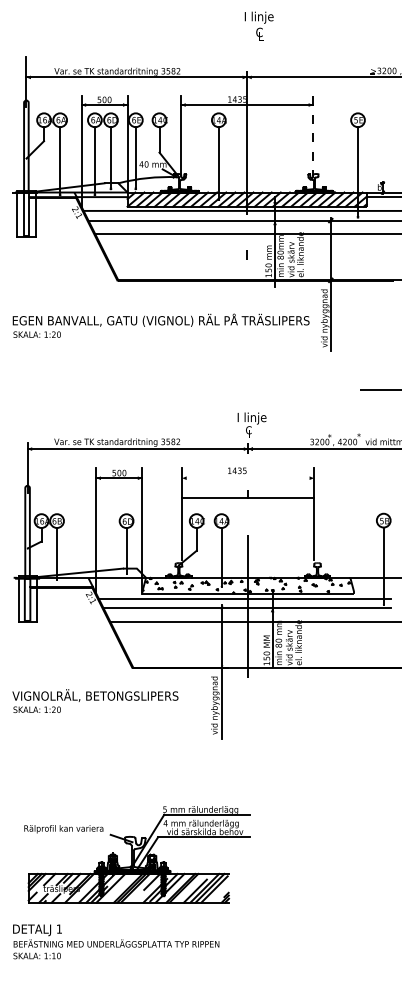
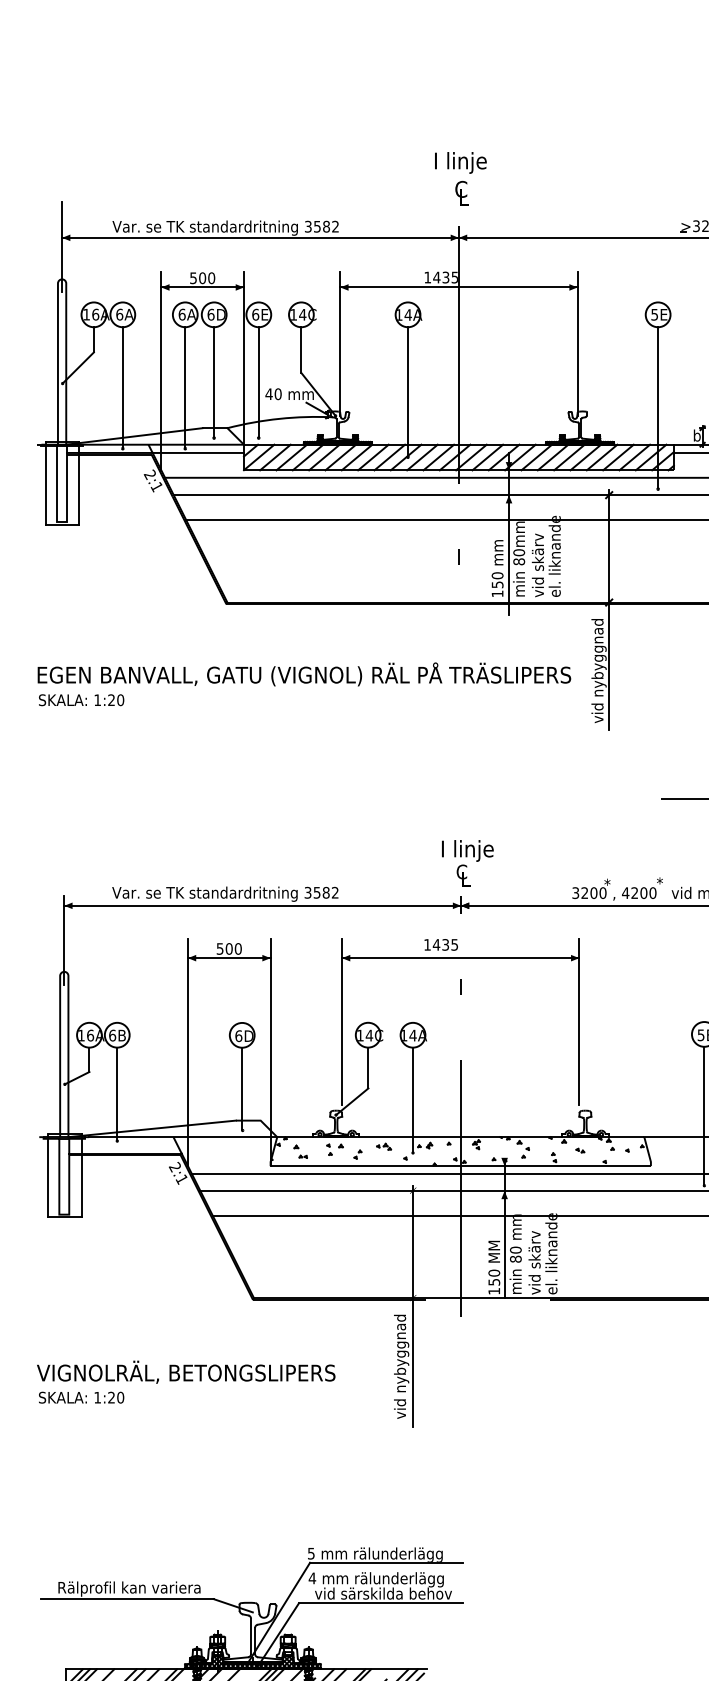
text: (258, 25) -> (459, 176), moved
line: (313, 136) -> (578, 344), dashed -> solid
line: (248, 498) -> (461, 958), moved
text: (95, 700) -> (186, 1381), moved
line: (62, 834) -> (127, 1598), added

